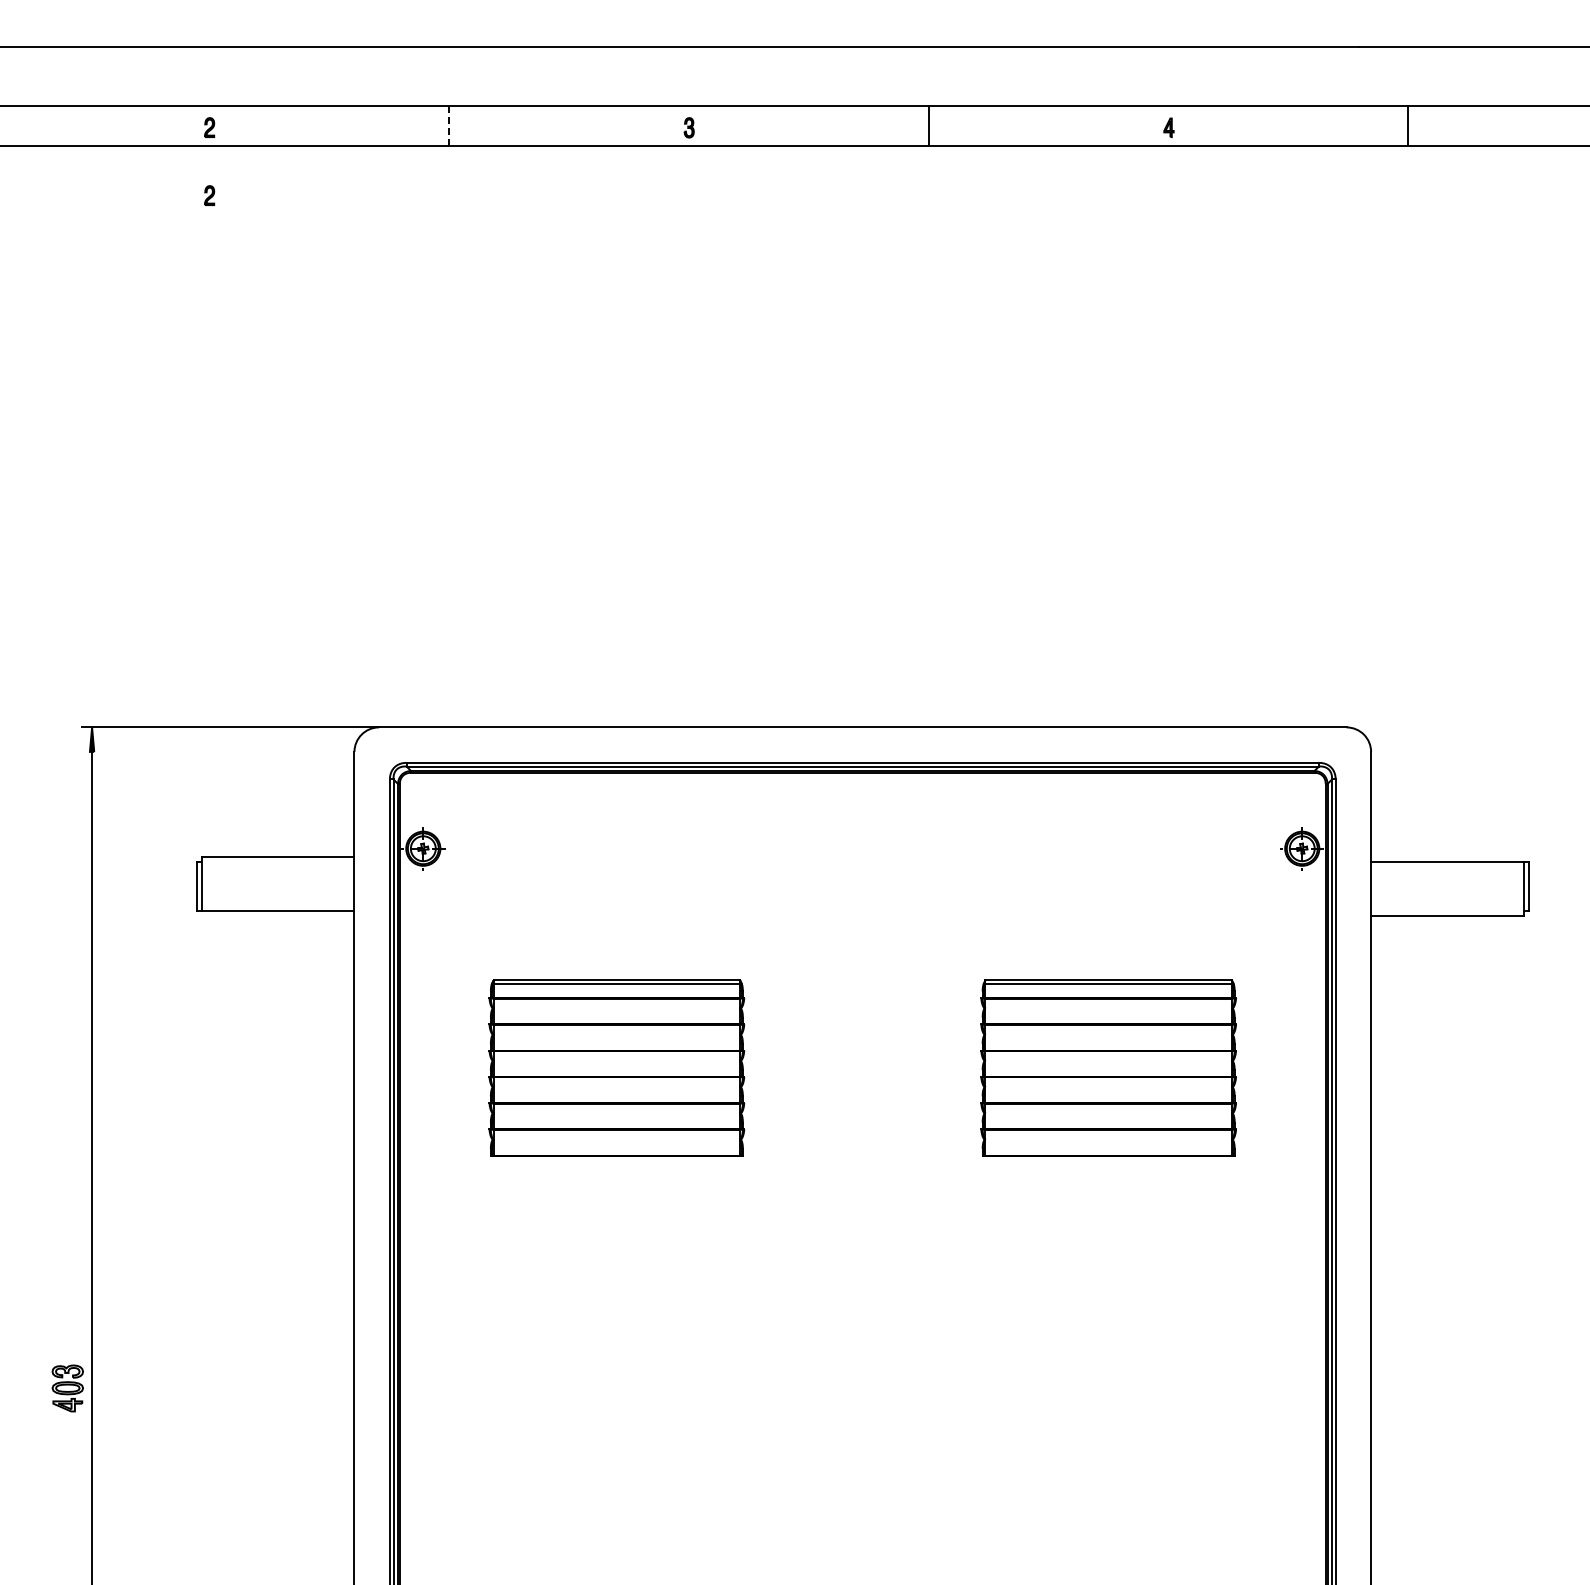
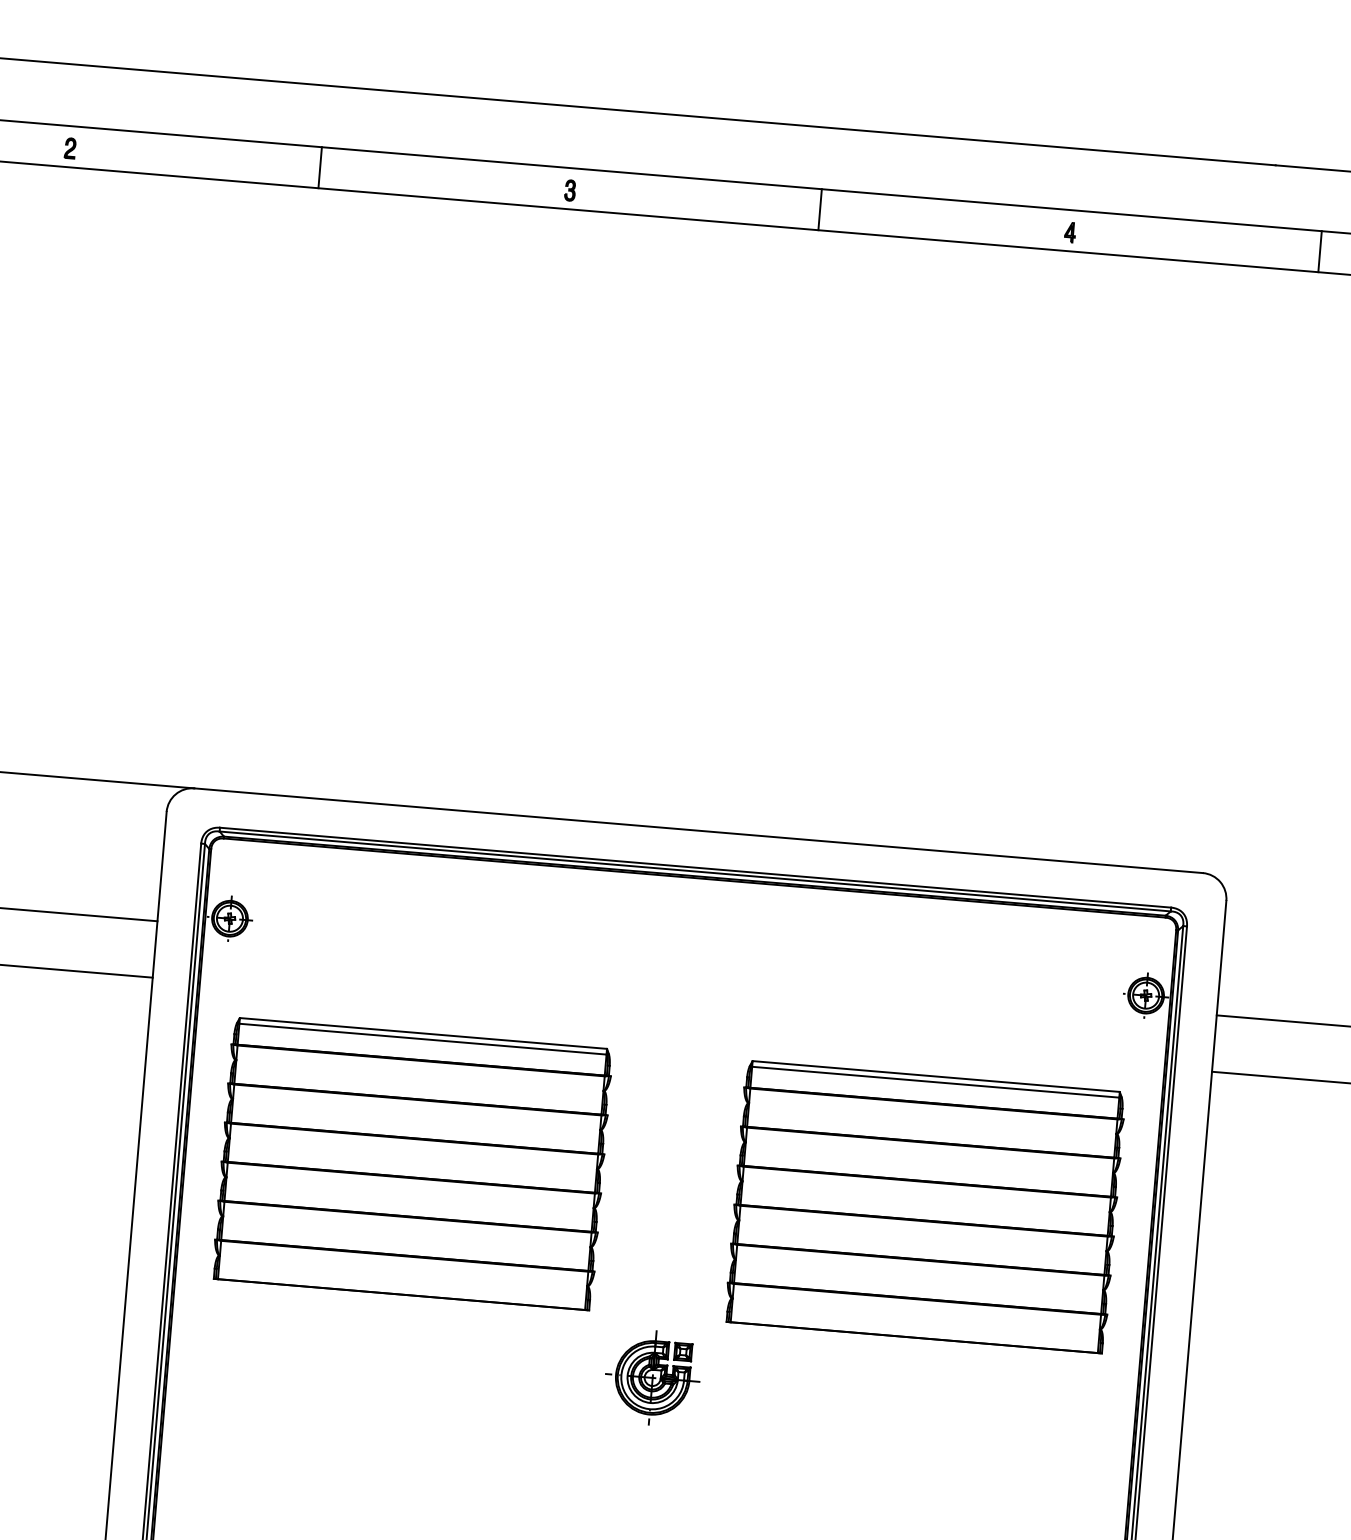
line: (449, 126) -> (320, 168), dashed -> solid
part: (209, 195) -> (64, 219), removed
part: (616, 1067) -> (412, 1163), size x1.43
part: (1108, 1067) -> (925, 1206), size x1.43
part: (862, 1252) -> (652, 1378), added

